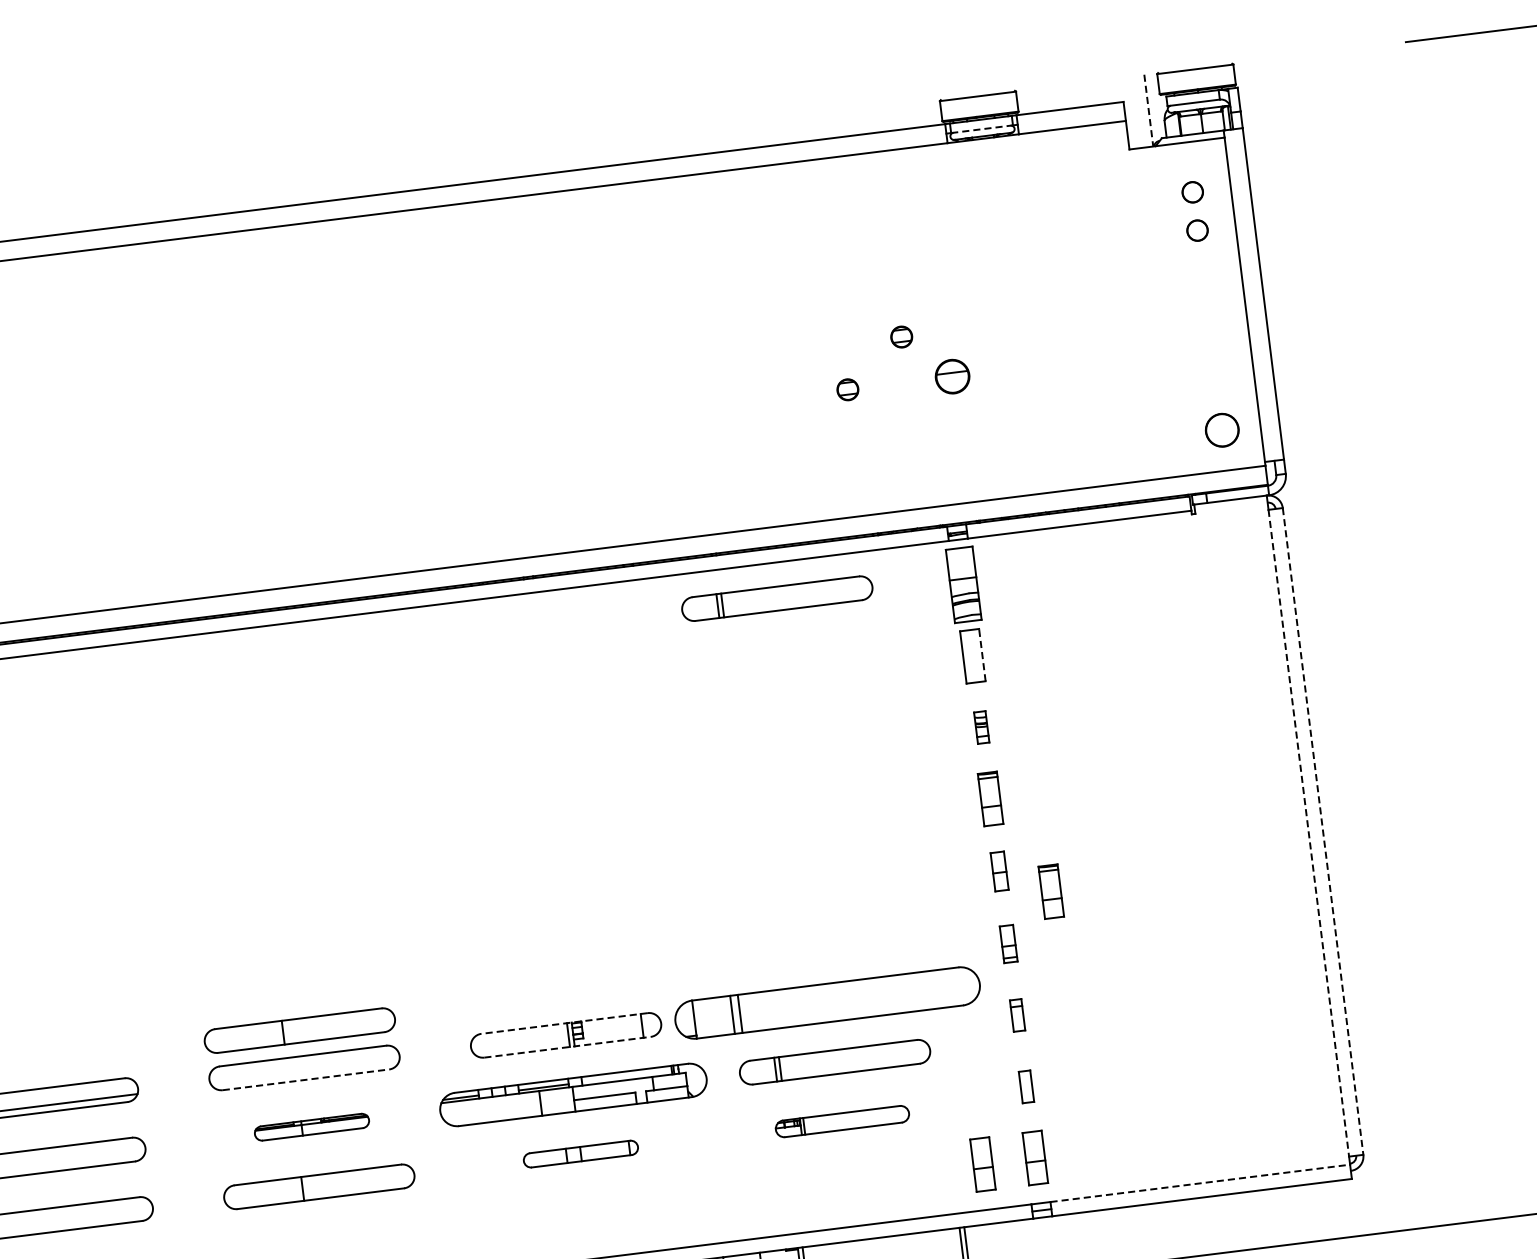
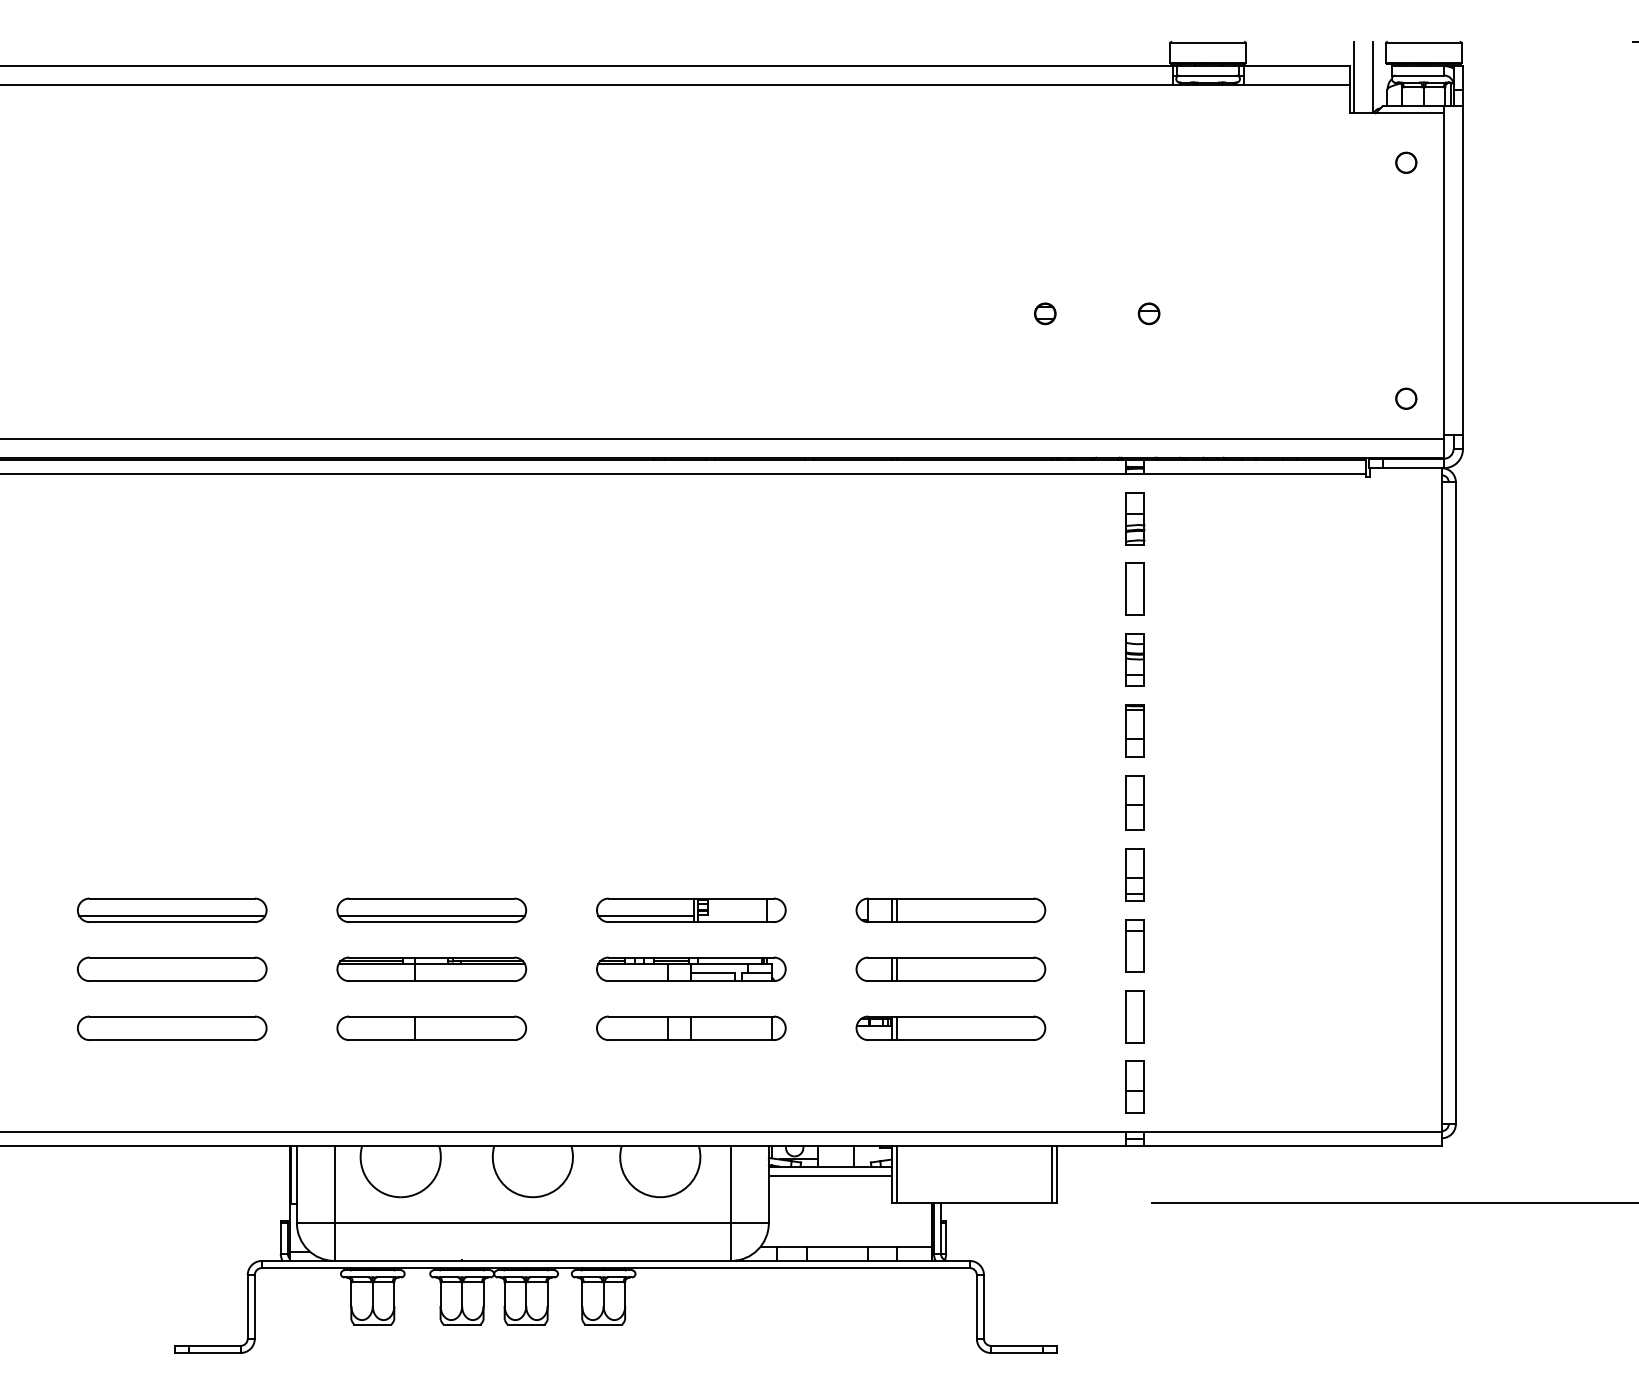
line: (1148, 110) -> (1373, 77), dashed -> solid
line: (1129, 112) -> (1354, 77), added
line: (982, 129) -> (1208, 75), dashed -> solid
circle: (1197, 230) -> (1406, 200), removed
part: (901, 336) -> (1104, 268), removed
part: (951, 376) -> (1148, 313), size x0.62
circle: (1222, 429) -> (1406, 398), size x0.62
part: (964, 584) -> (1135, 518), size x0.71
part: (776, 597) -> (950, 508), removed
line: (982, 655) -> (1144, 589), dashed -> solid
part: (981, 726) -> (1134, 659), size x1.67
line: (1322, 831) -> (1455, 803), dashed -> solid
line: (1308, 833) -> (1441, 803), dashed -> solid
part: (999, 871) -> (1134, 802), size x1.43
part: (1050, 891) -> (1182, 828), removed
part: (1008, 943) -> (1134, 874), size x1.43
part: (827, 1001) -> (950, 909), size x0.62
part: (1017, 1015) -> (1134, 945), size x1.67
line: (564, 1023) -> (691, 898), dashed -> solid
part: (299, 1029) -> (431, 872), removed
line: (520, 1046) -> (645, 915), added
line: (567, 1047) -> (691, 922), dashed -> solid
line: (304, 1073) -> (431, 915), added
line: (305, 1080) -> (431, 922), dashed -> solid
part: (1025, 1086) -> (1134, 1016), size x1.67
part: (573, 1093) -> (691, 968), size x0.71
part: (841, 1120) -> (950, 1027), size x1.43
part: (311, 1126) -> (431, 968), size x1.67
part: (580, 1153) -> (691, 1027), size x1.67
part: (982, 1163) -> (1082, 1086), removed
line: (1200, 1183) -> (1293, 1132), dashed -> solid

